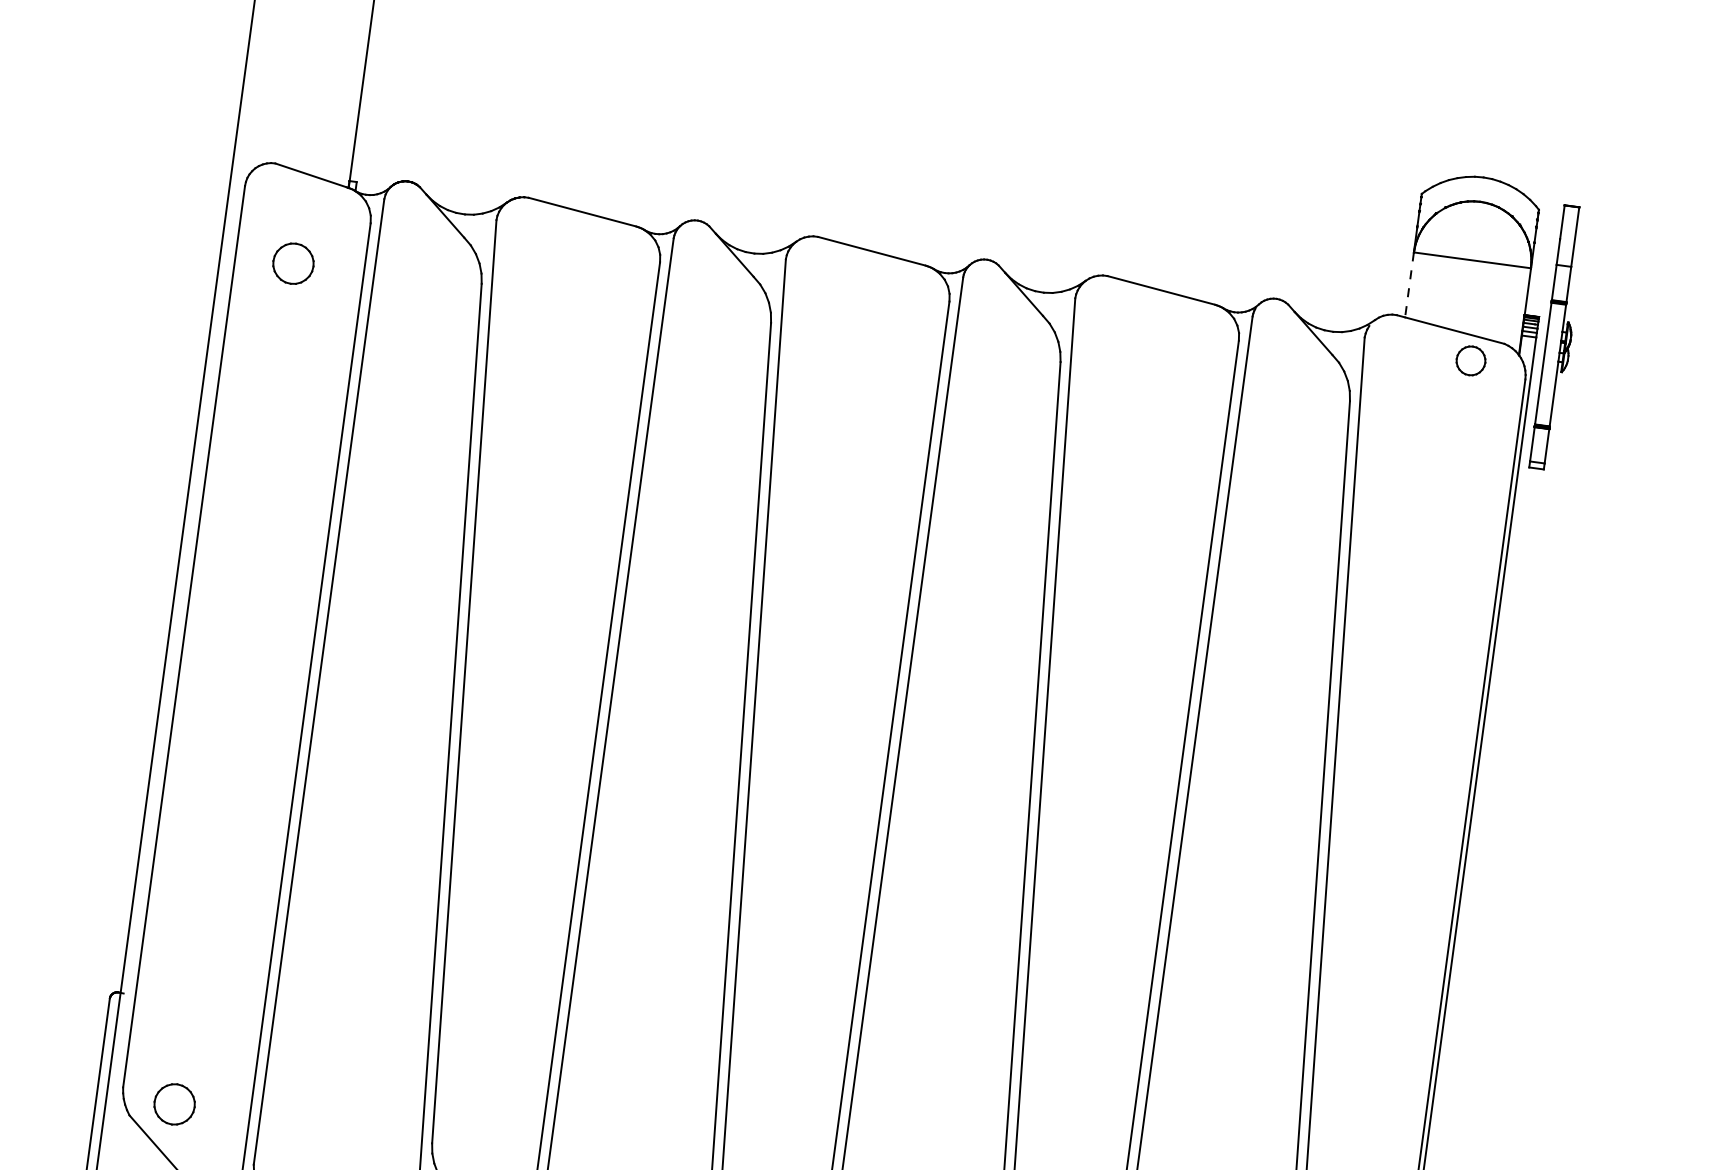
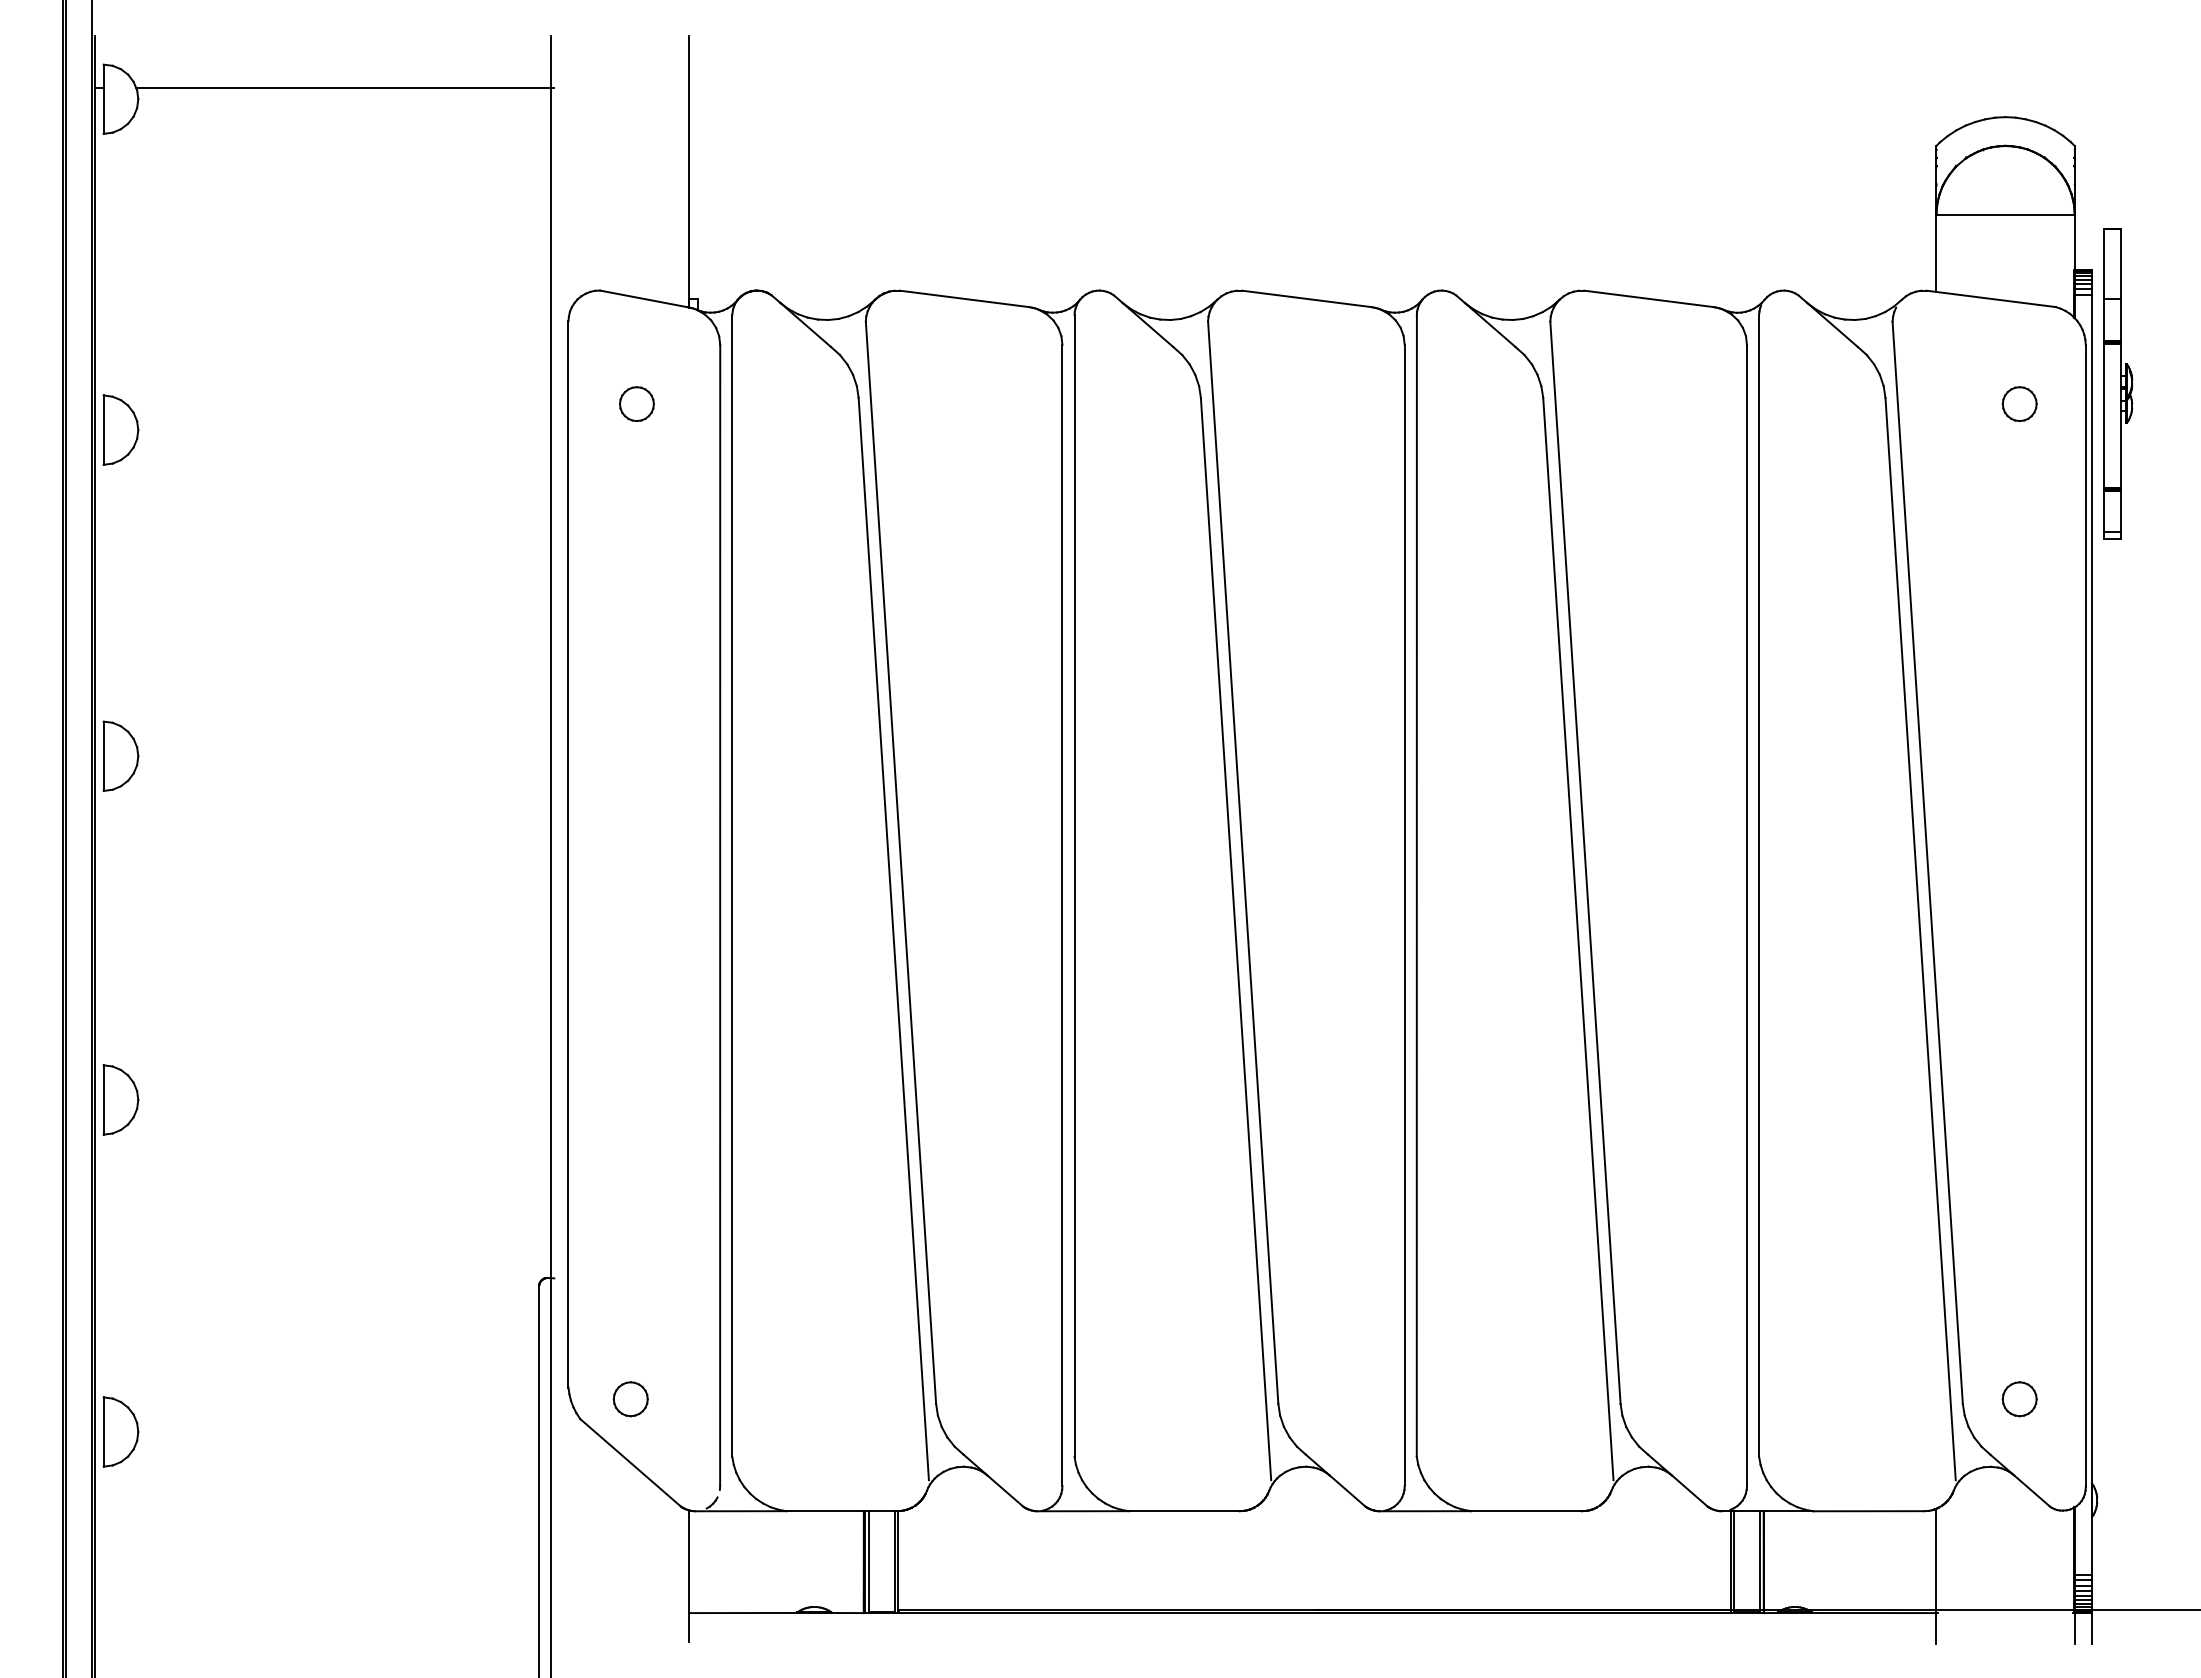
part: (293, 263) -> (636, 403), size x0.71
line: (1409, 285) -> (1936, 254), dashed -> solid
part: (1559, 337) -> (2118, 383), moved
part: (1470, 360) -> (2019, 403), moved
part: (174, 1104) -> (630, 1399), size x0.71

